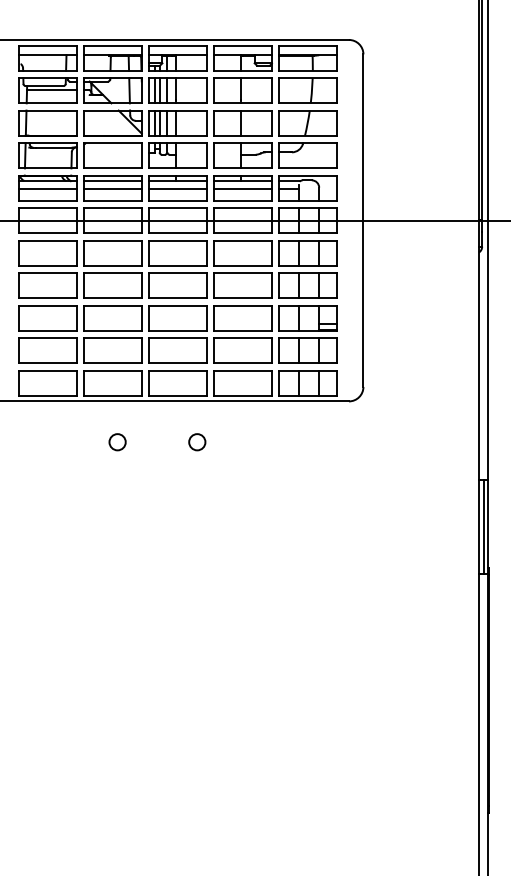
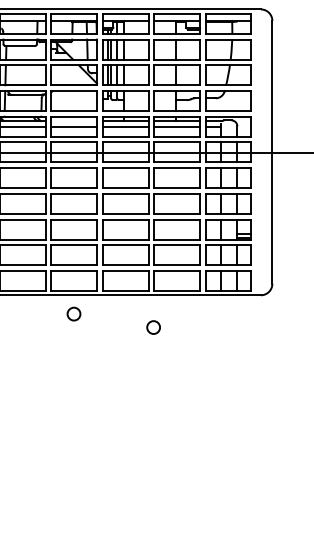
line: (51, 90) -> (25, 49), removed
line: (112, 181) -> (73, 121), removed
circle: (117, 442) -> (73, 314), moved
circle: (197, 442) -> (153, 327), moved

